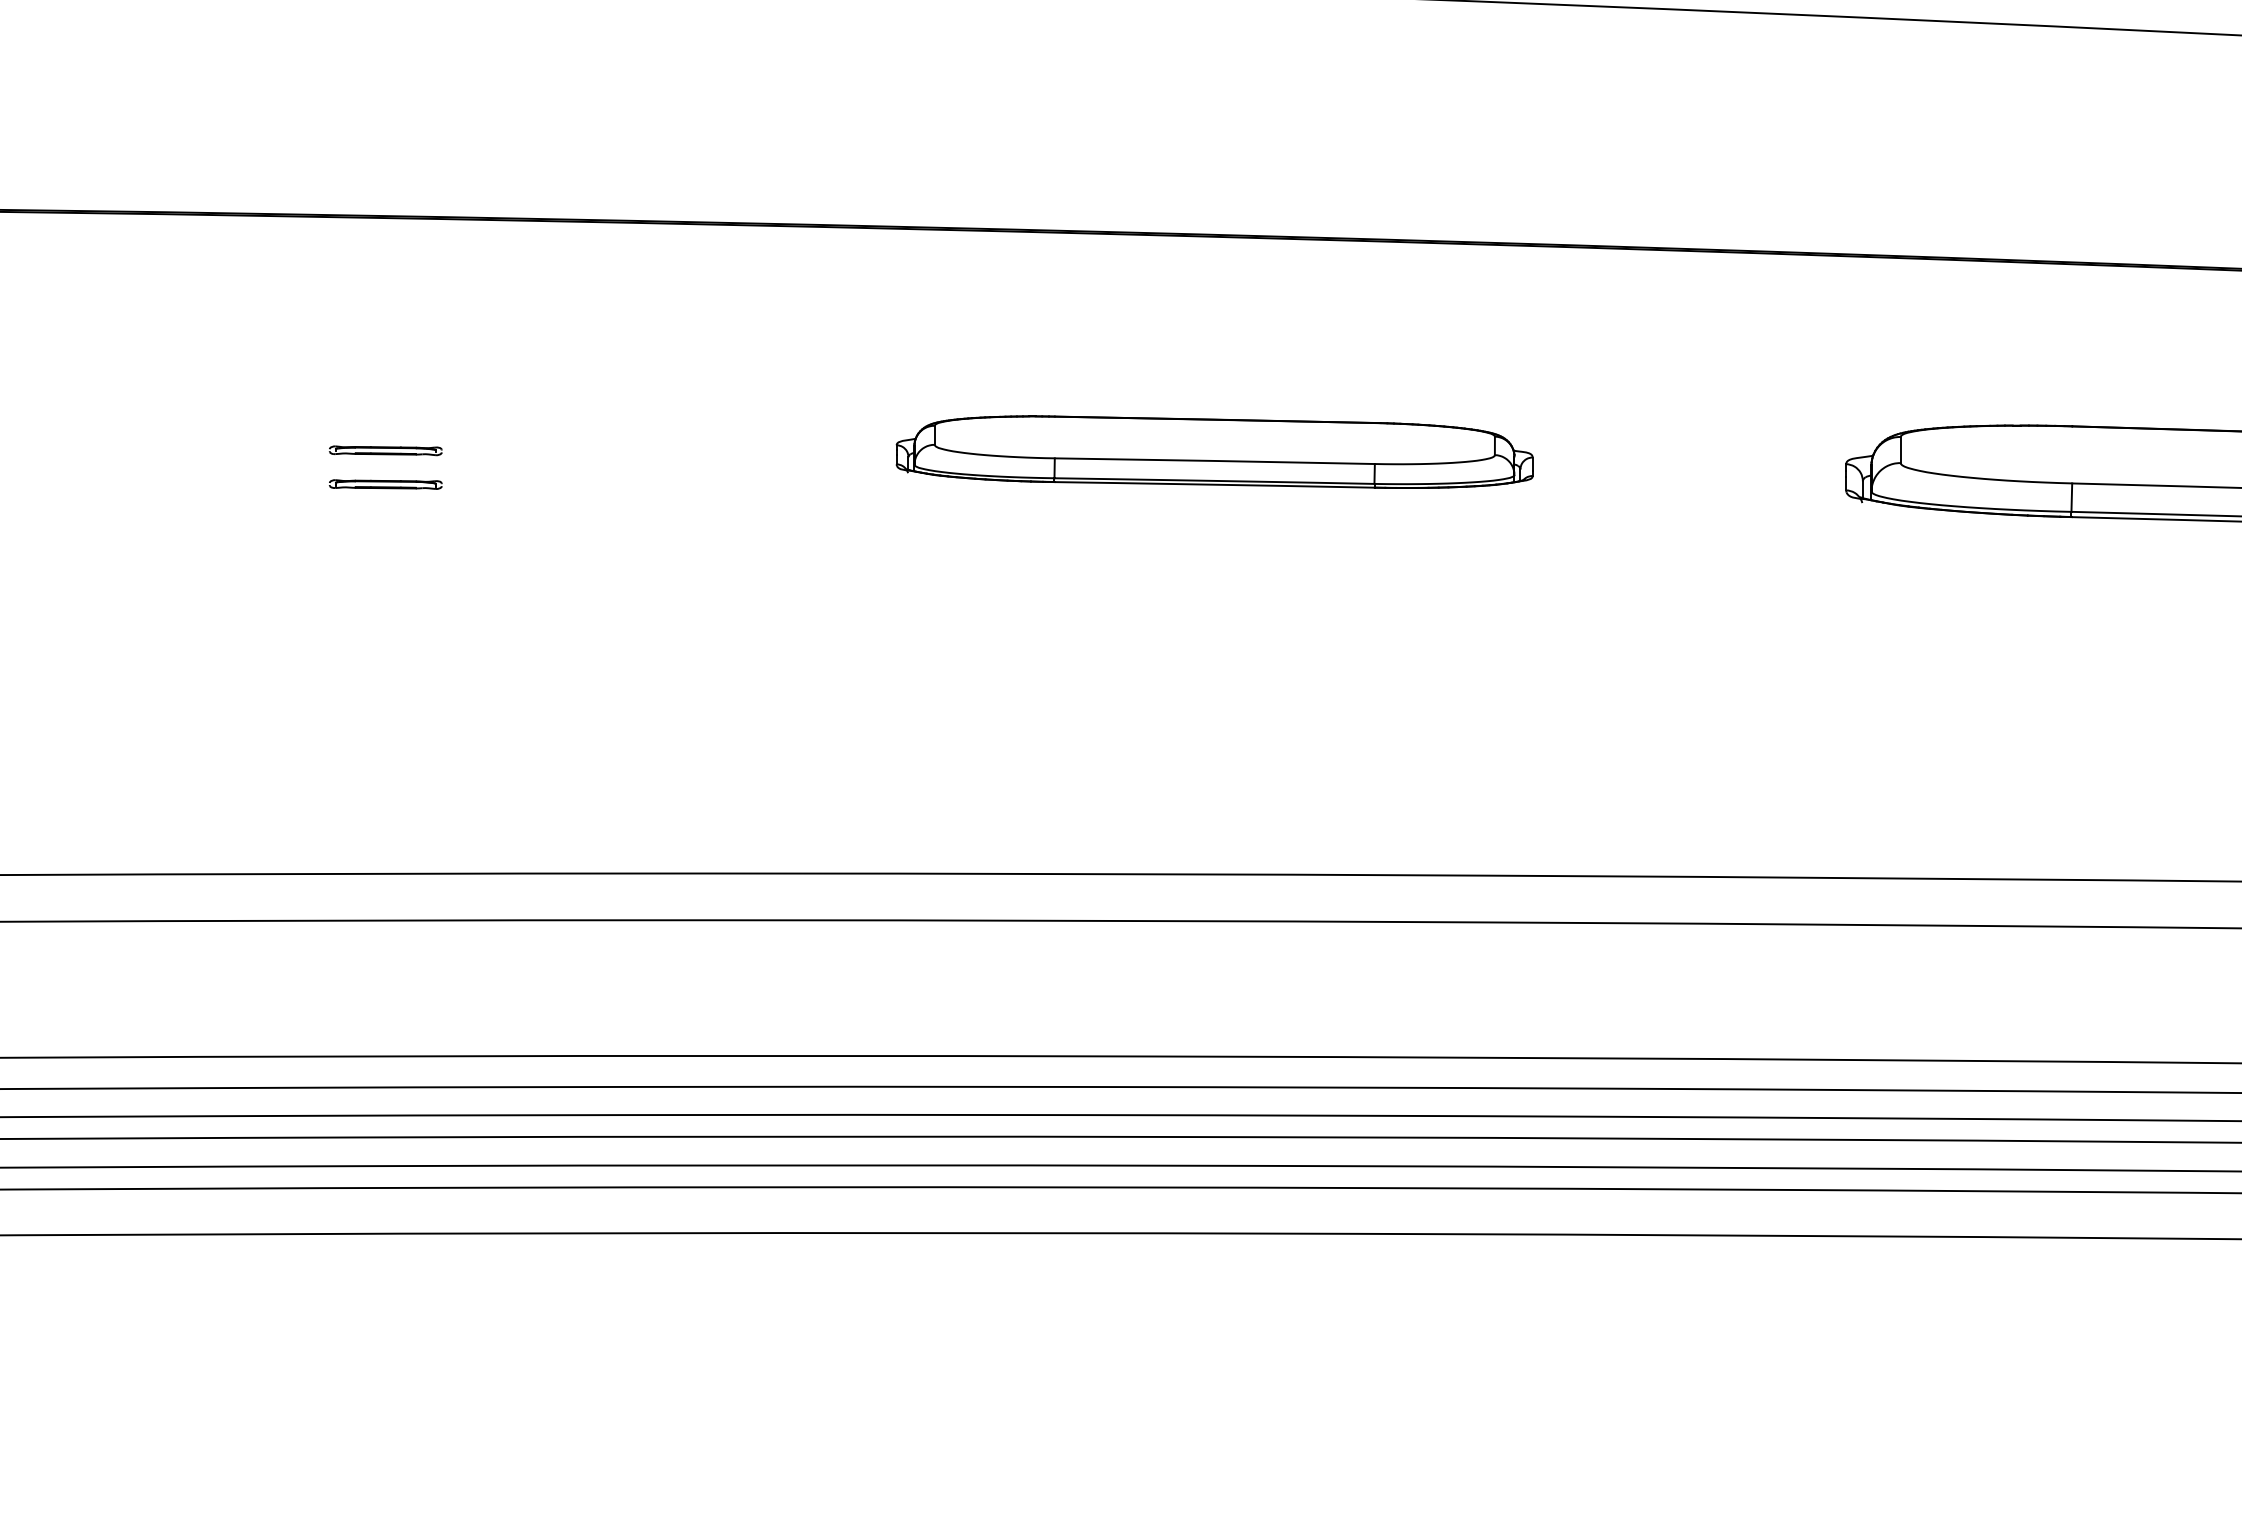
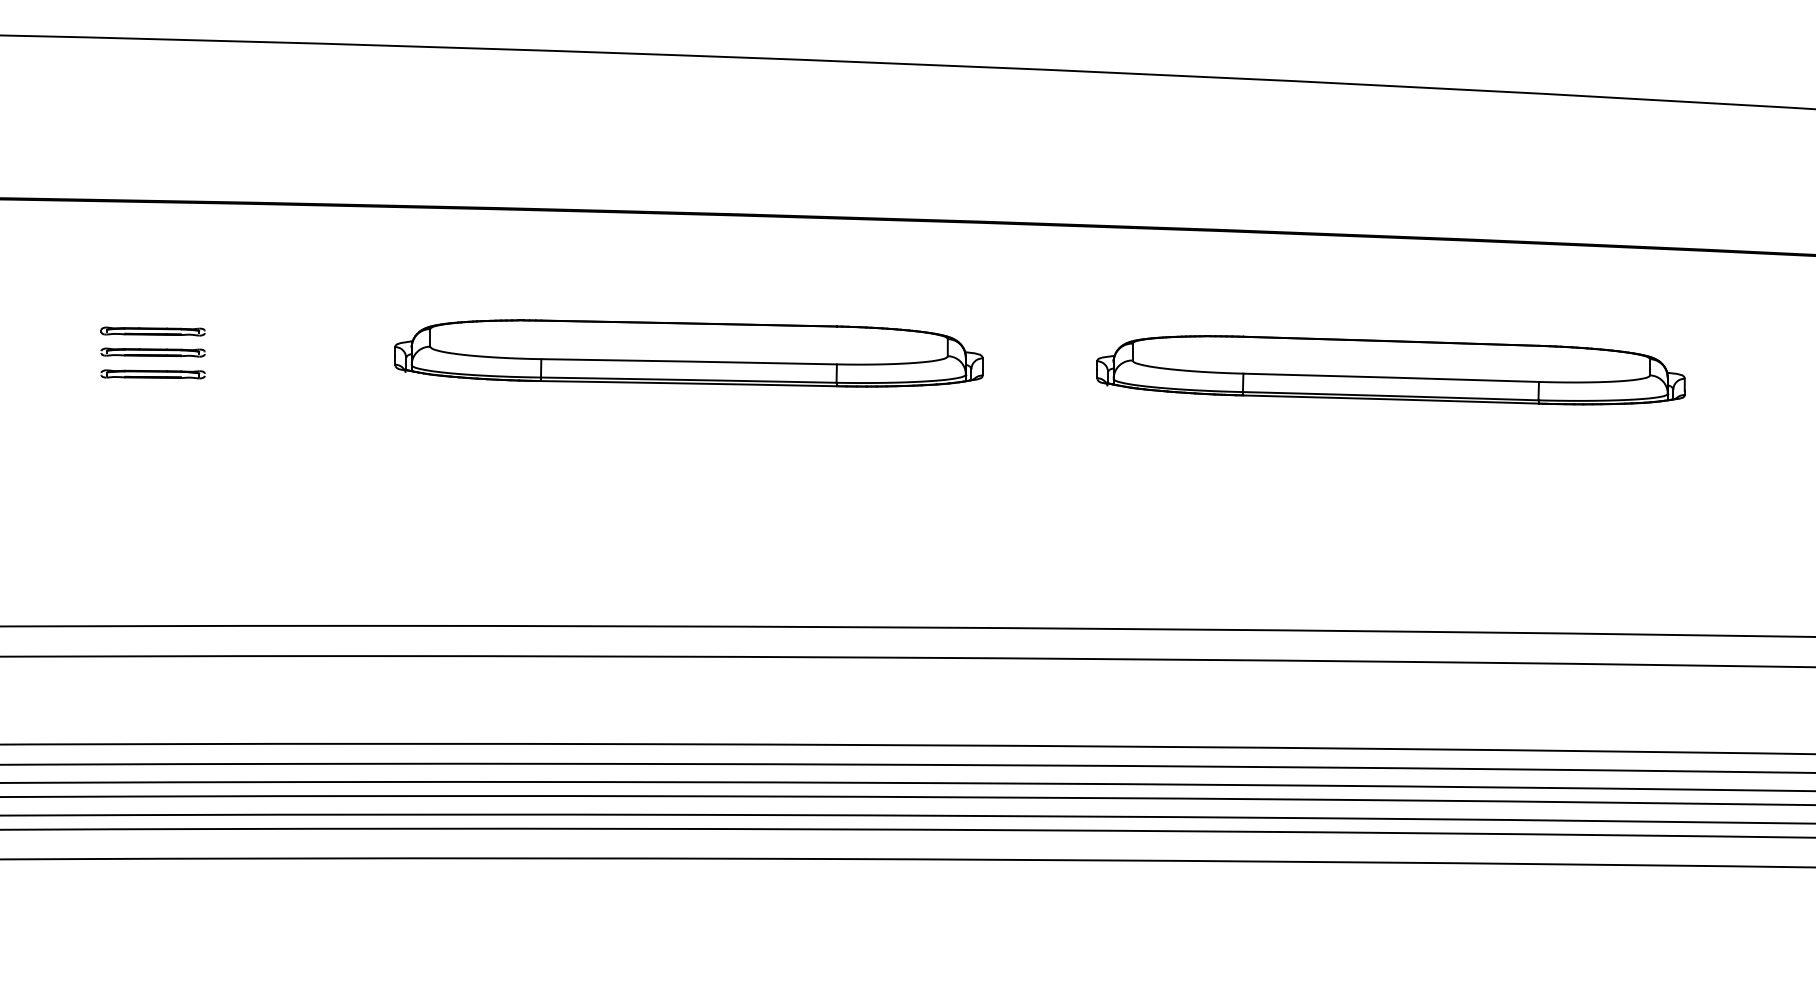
part: (384, 418) -> (152, 331), added
part: (384, 450) -> (152, 352), size x1.43
part: (1213, 452) -> (688, 353), size x1.43
part: (384, 484) -> (152, 374), size x1.43

